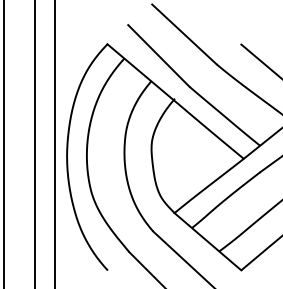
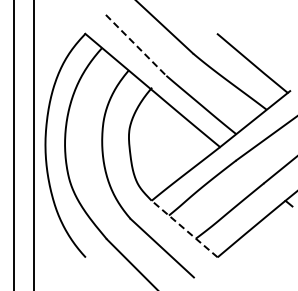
line: (159, 56) -> (136, 45), solid -> dashed
line: (207, 241) -> (184, 228), solid -> dashed

